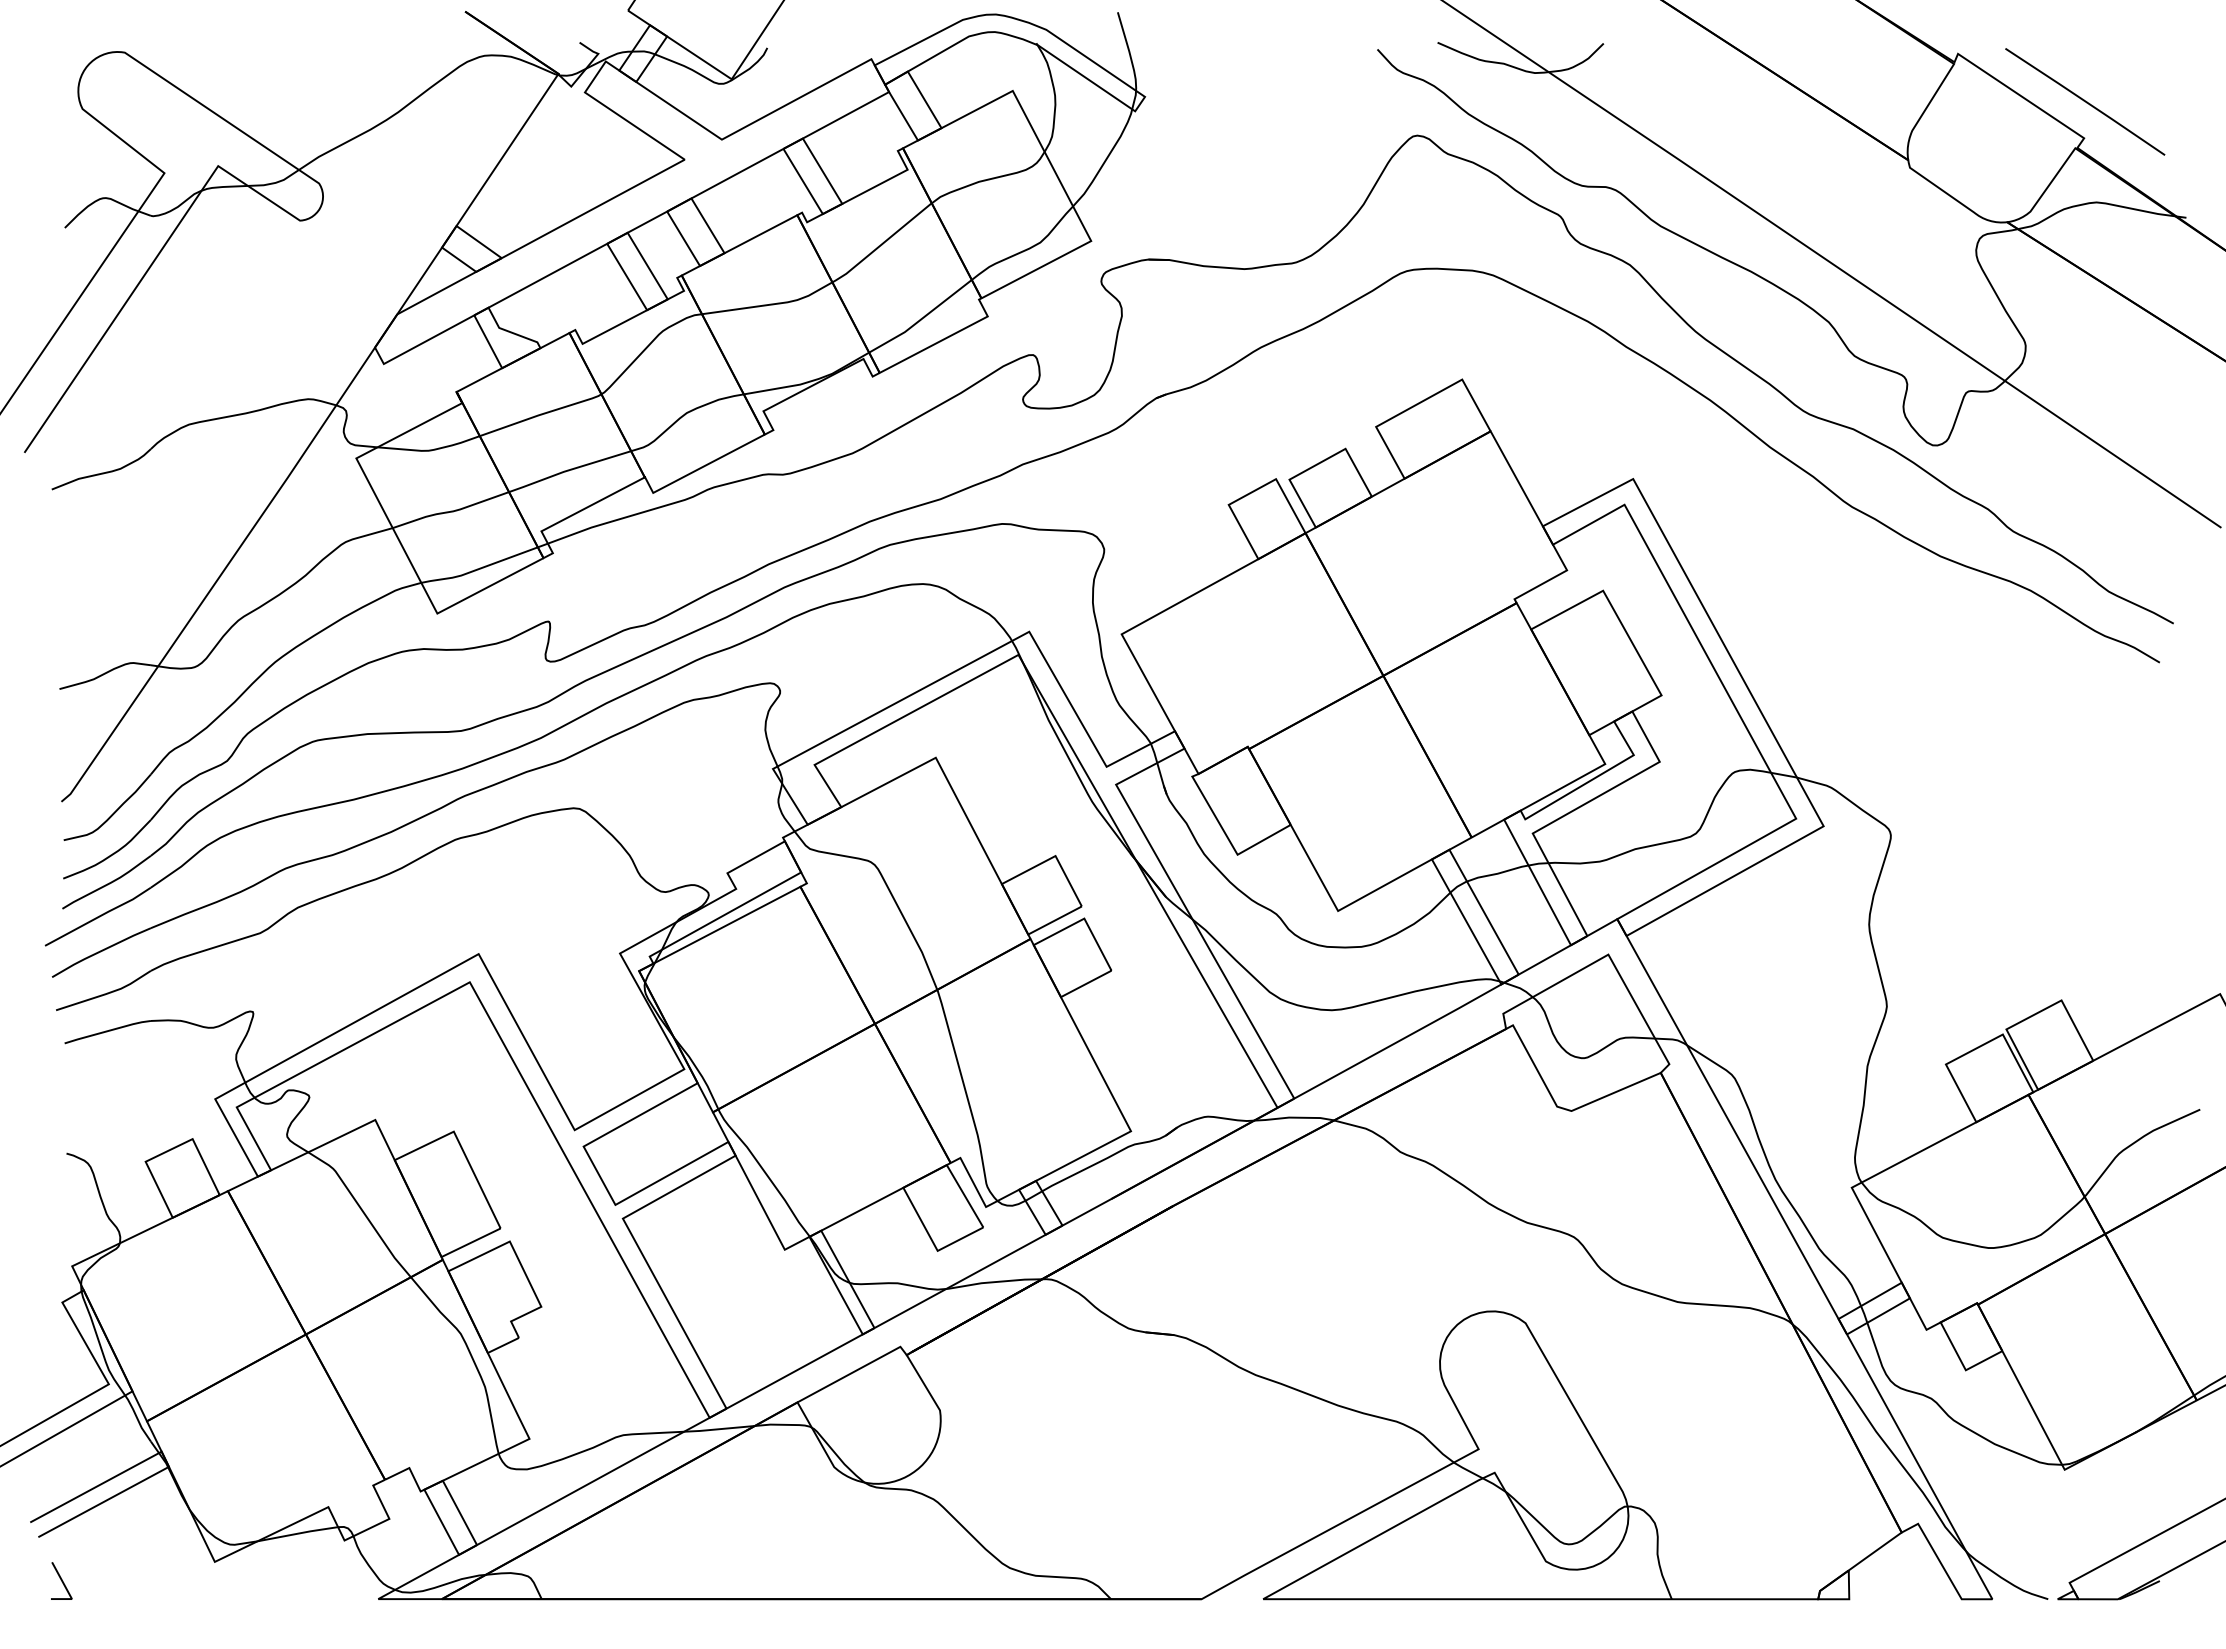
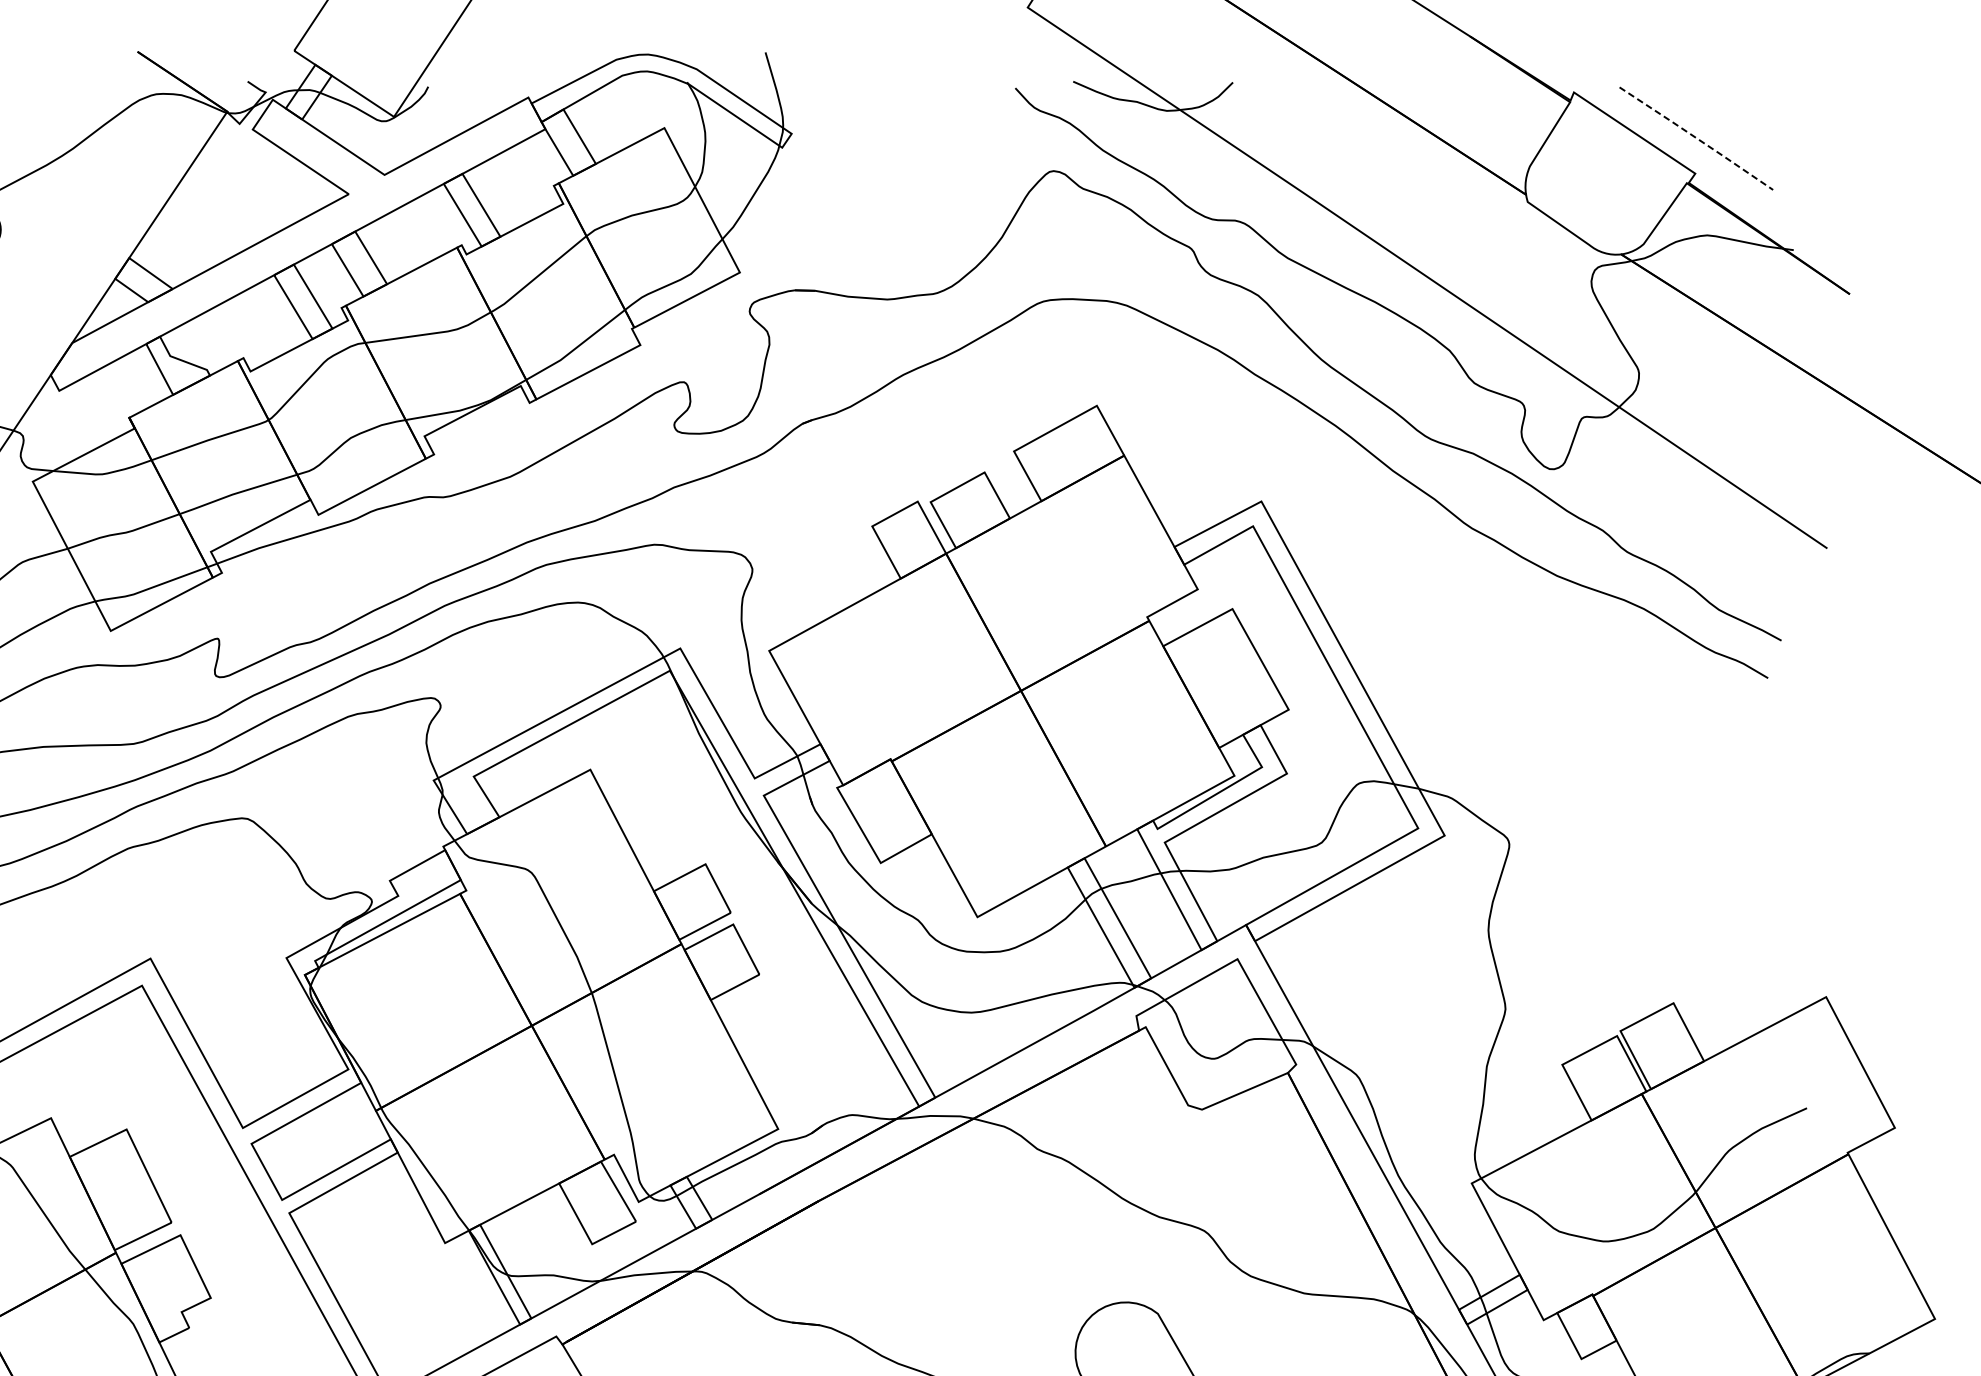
line: (2086, 102) -> (1697, 139), solid -> dashed

